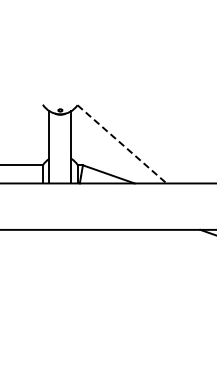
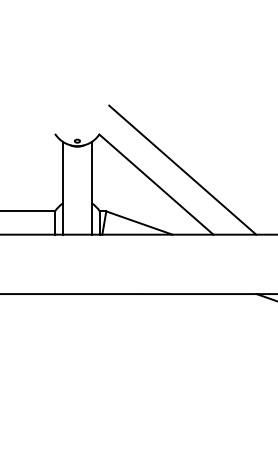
line: (142, 132) -> (182, 169), added
line: (122, 144) -> (156, 184), dashed -> solid

